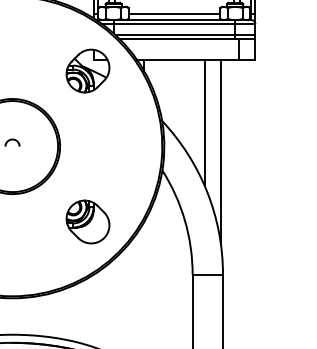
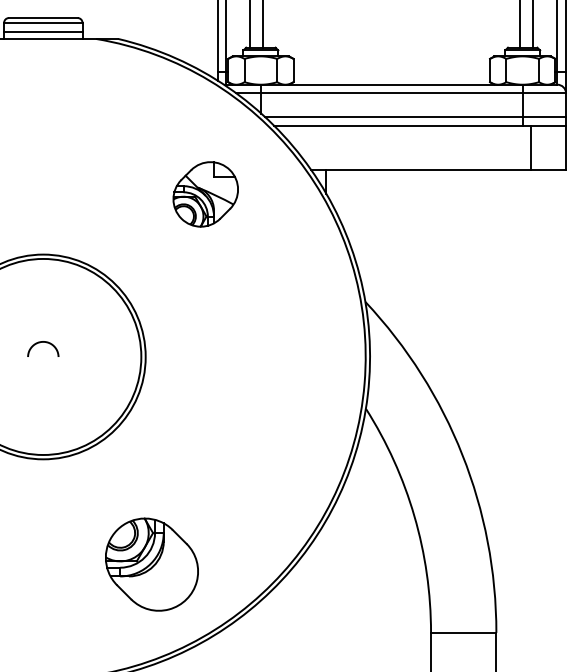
line: (174, 14) -> (391, 72), removed
part: (87, 70) -> (204, 193), size x0.7
line: (204, 122) -> (456, 305), removed
line: (220, 151) -> (490, 367), removed
part: (87, 221) -> (150, 563), moved

